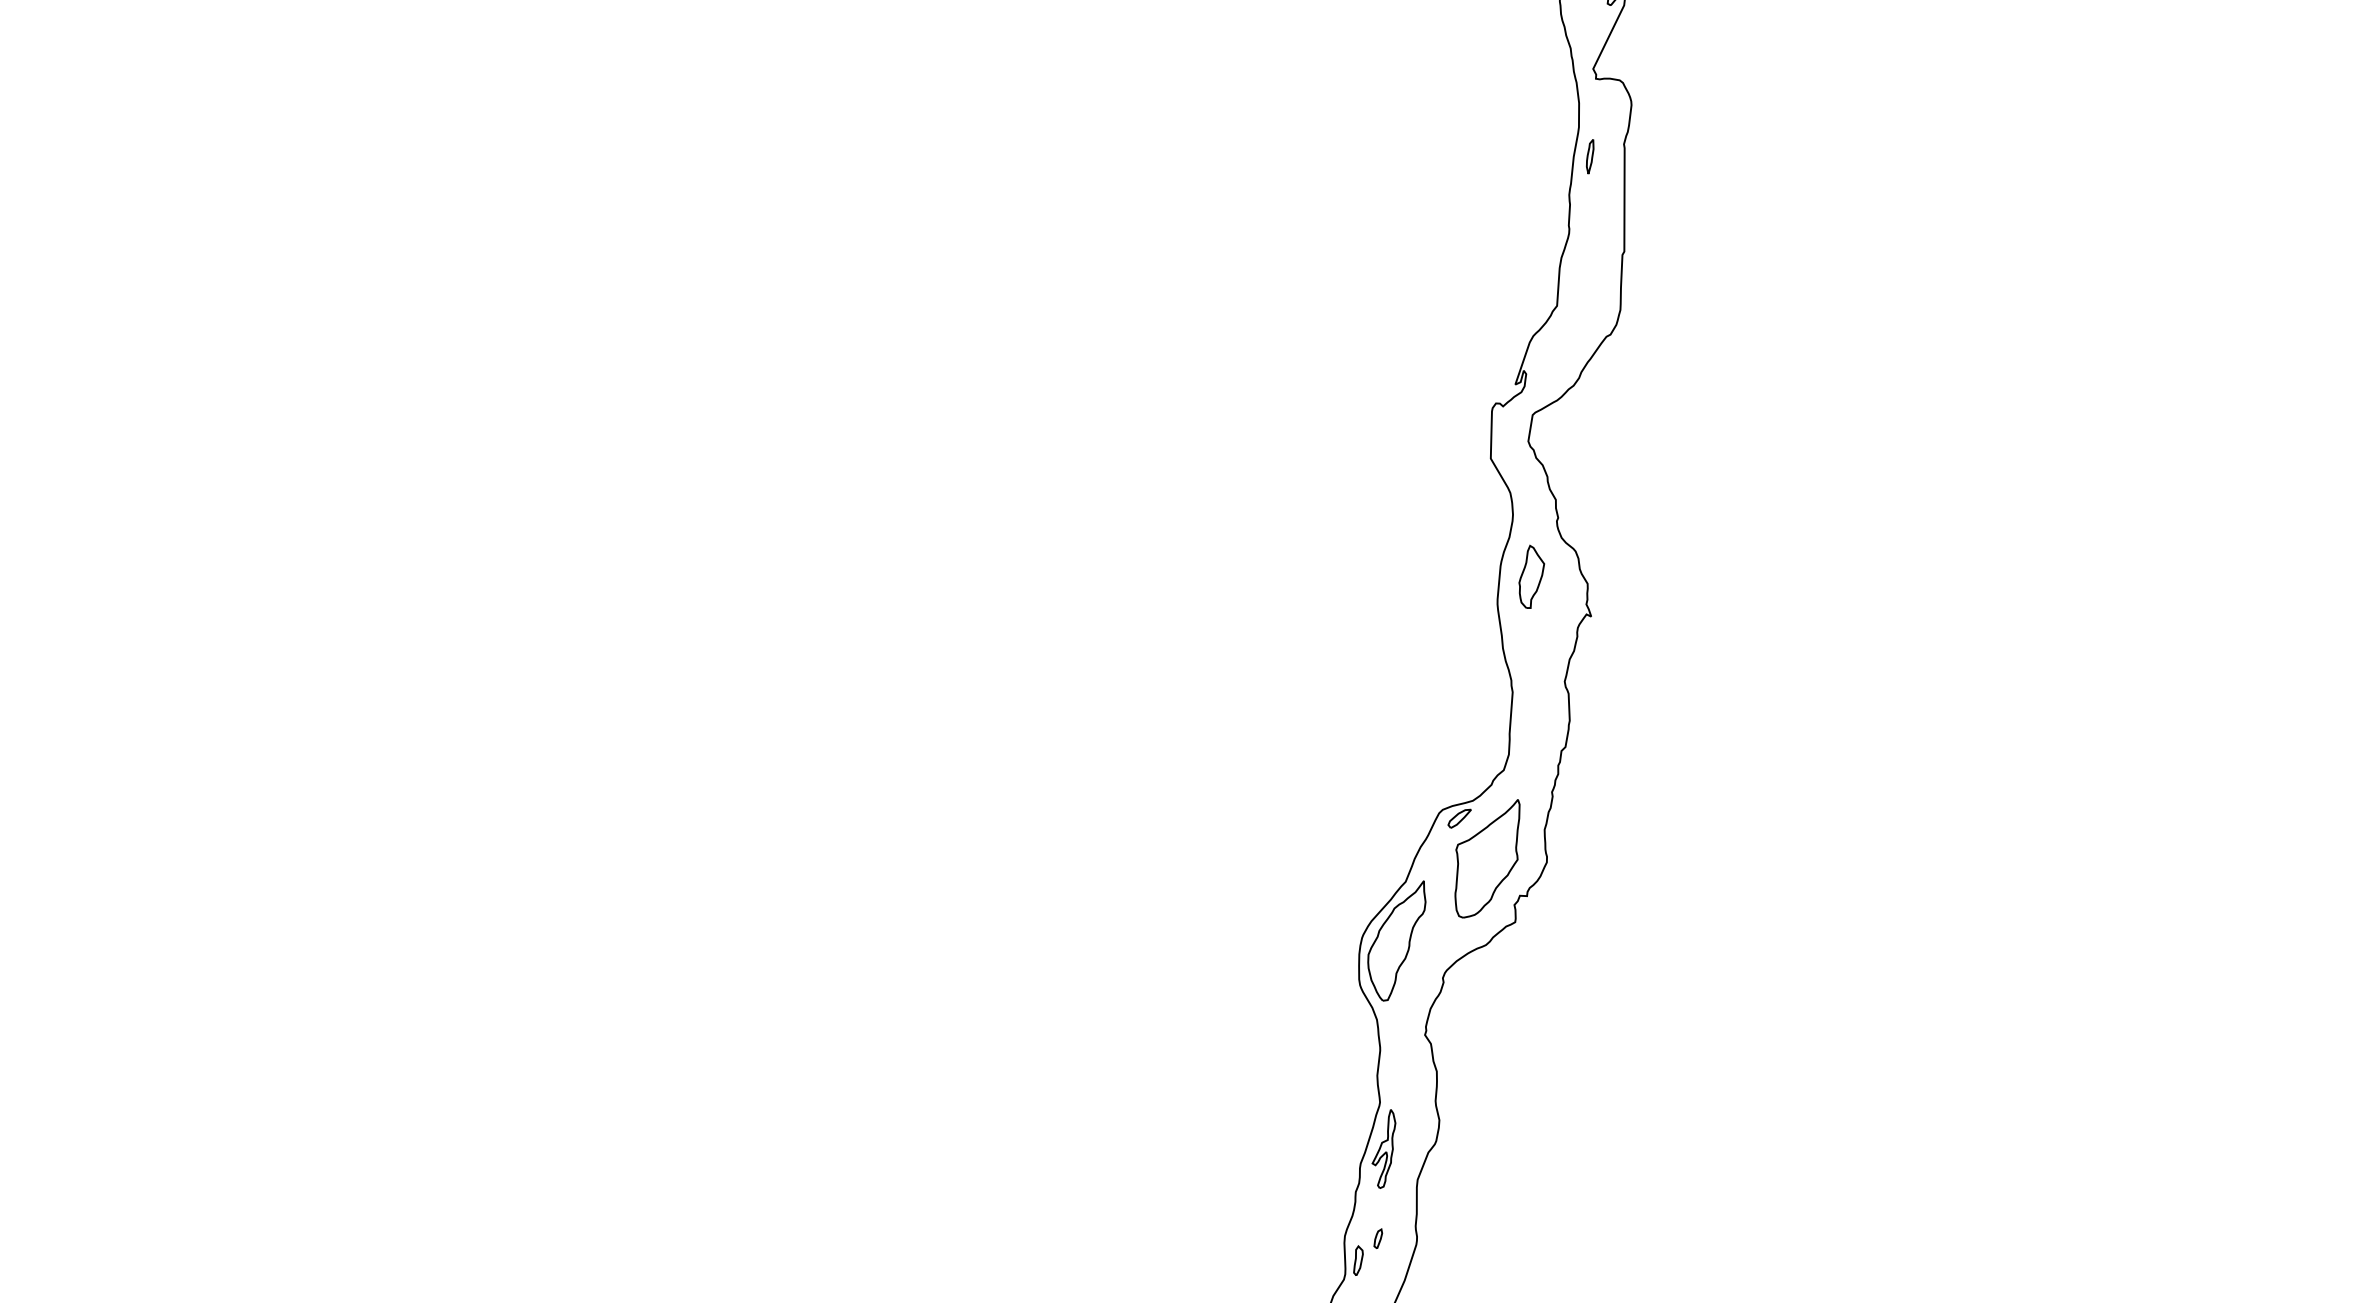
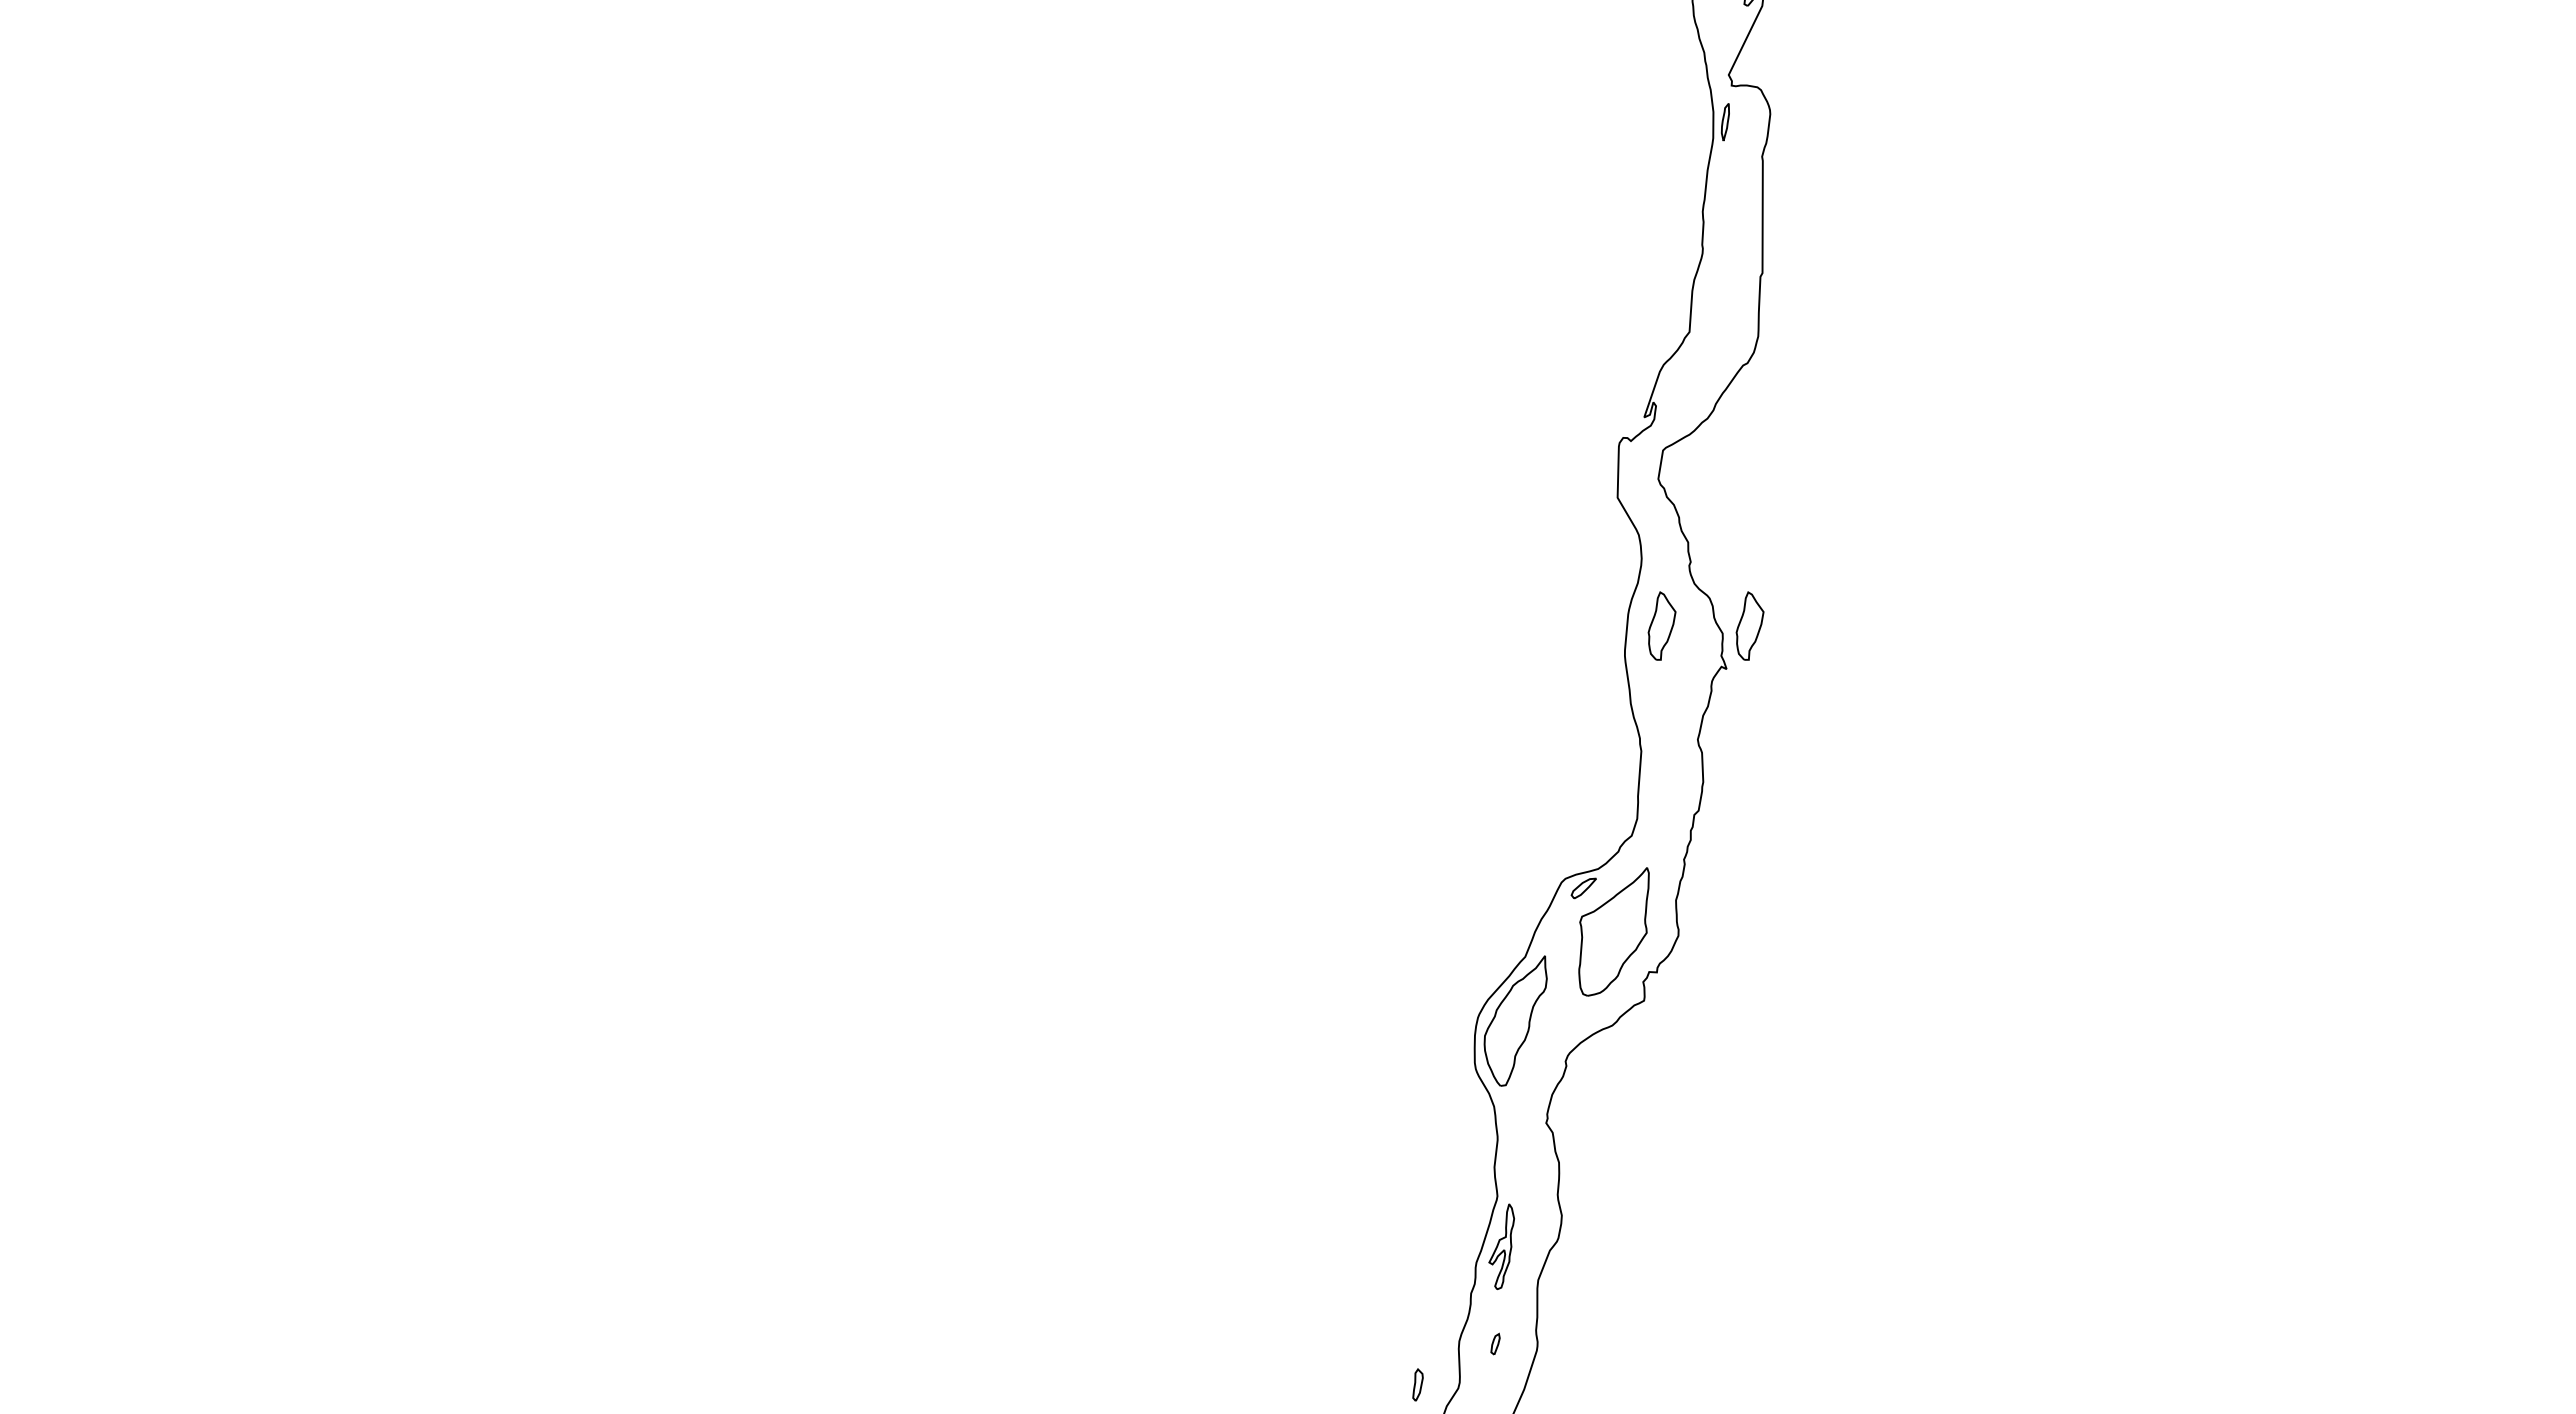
part: (1589, 157) -> (1724, 122), moved
part: (1612, 576) -> (1749, 625), added
part: (1357, 1260) -> (1417, 1384), moved

